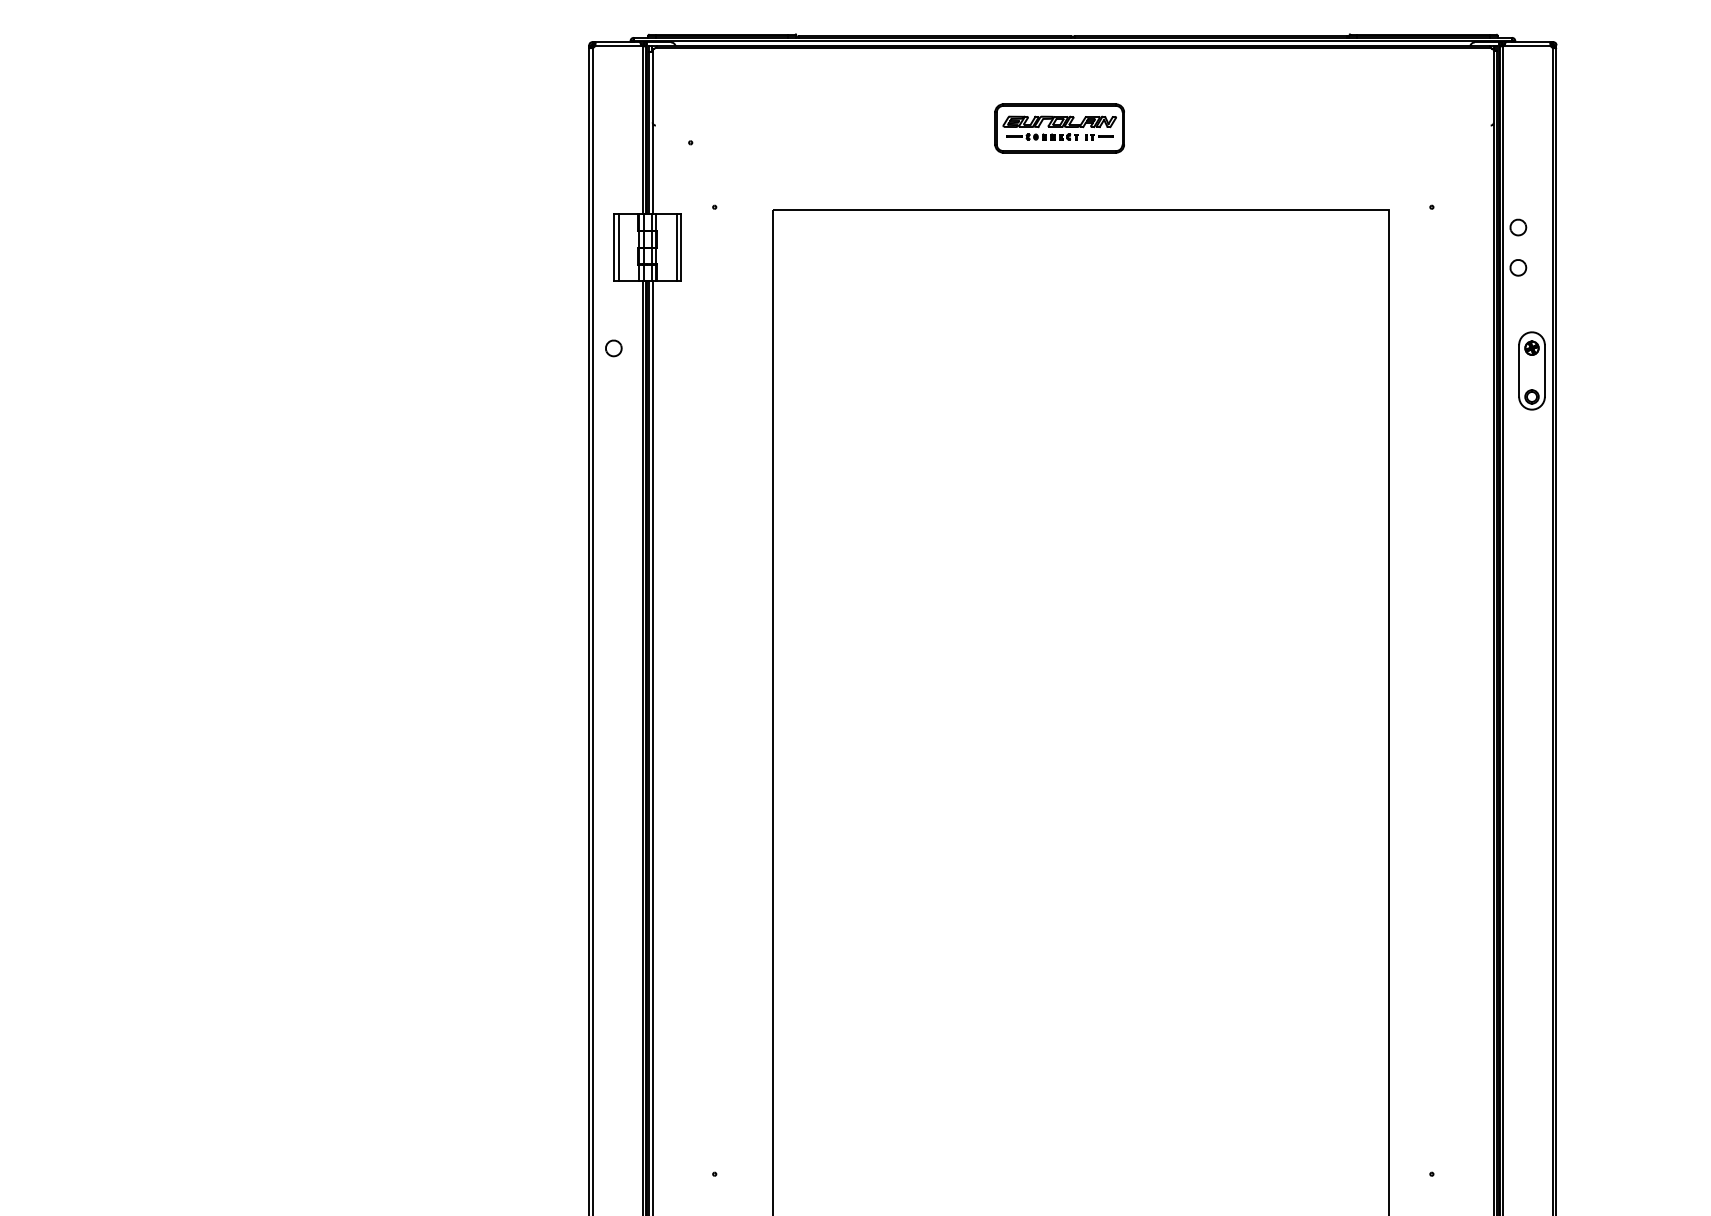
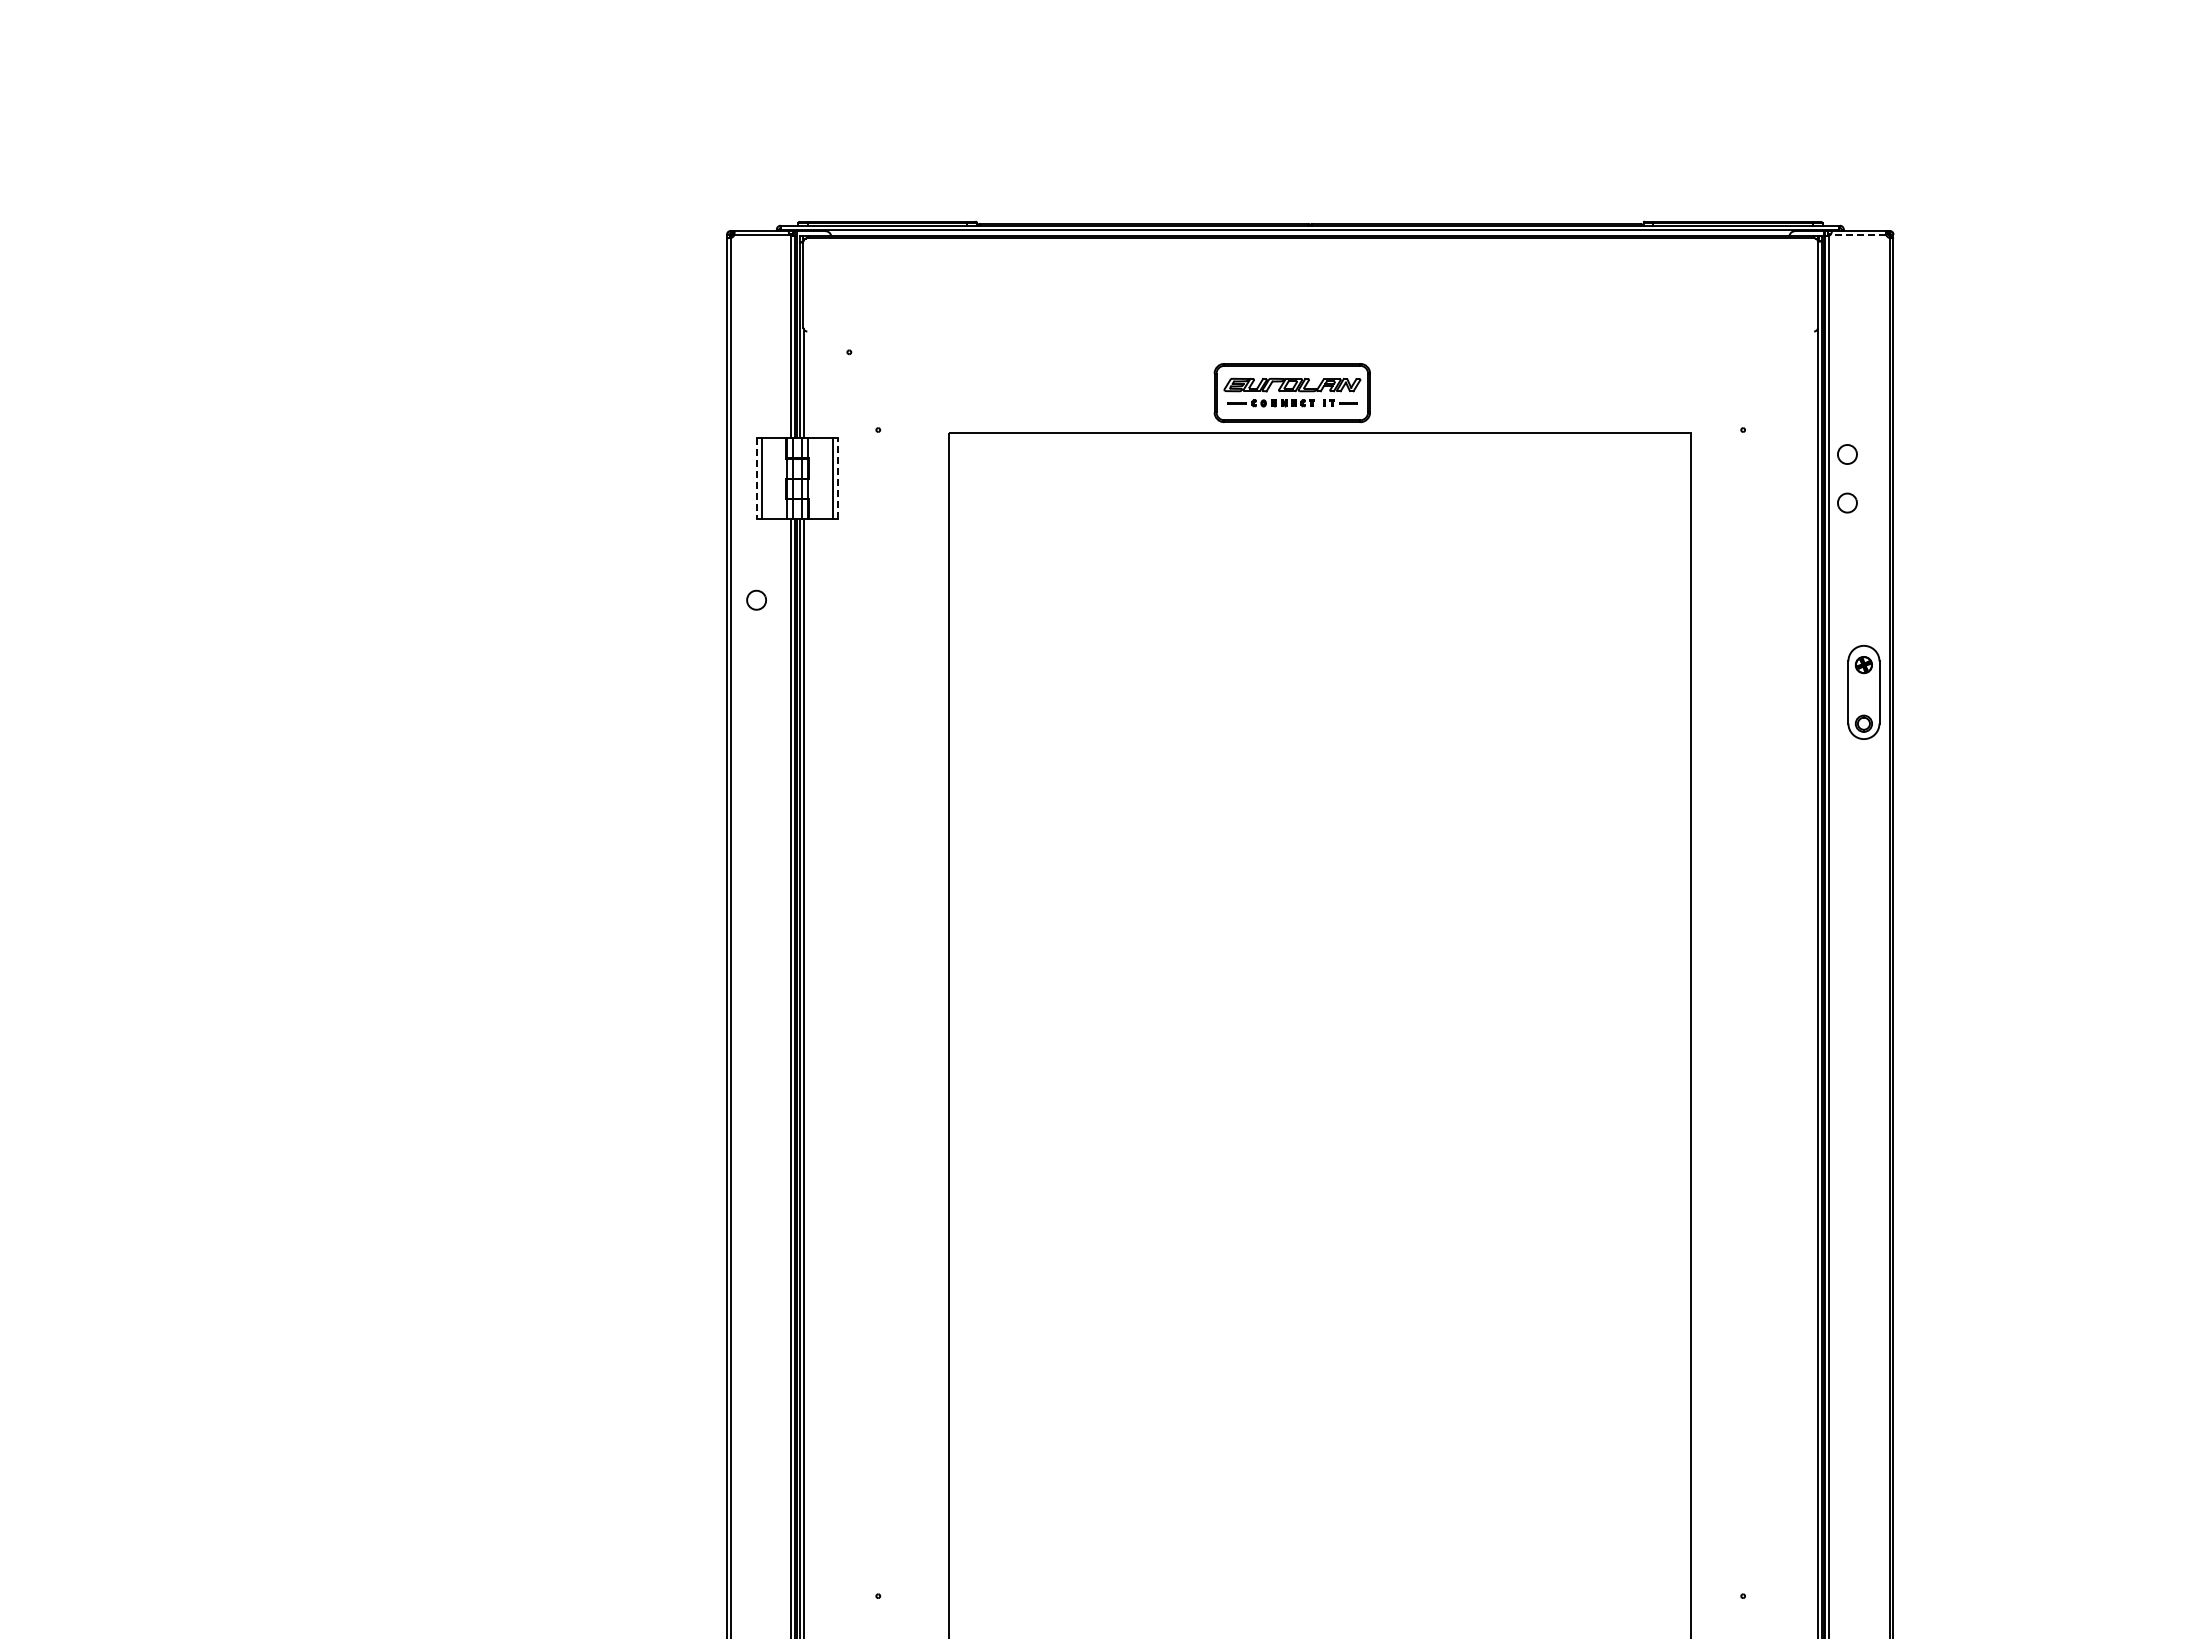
line: (1527, 45) -> (1858, 235), solid -> dashed
part: (1059, 128) -> (1291, 393), moved
line: (680, 247) -> (837, 478), solid -> dashed
line: (613, 248) -> (756, 479), solid -> dashed
part: (1531, 371) -> (1863, 692), moved

